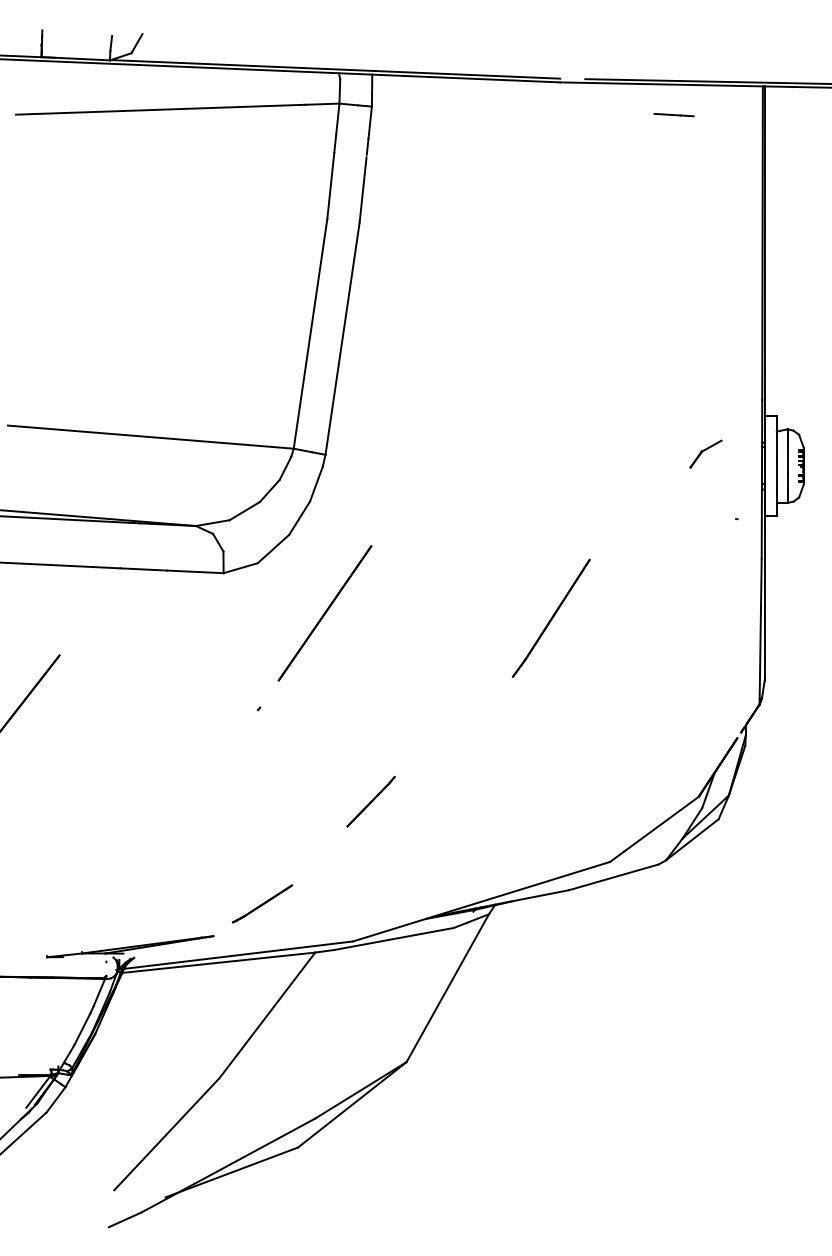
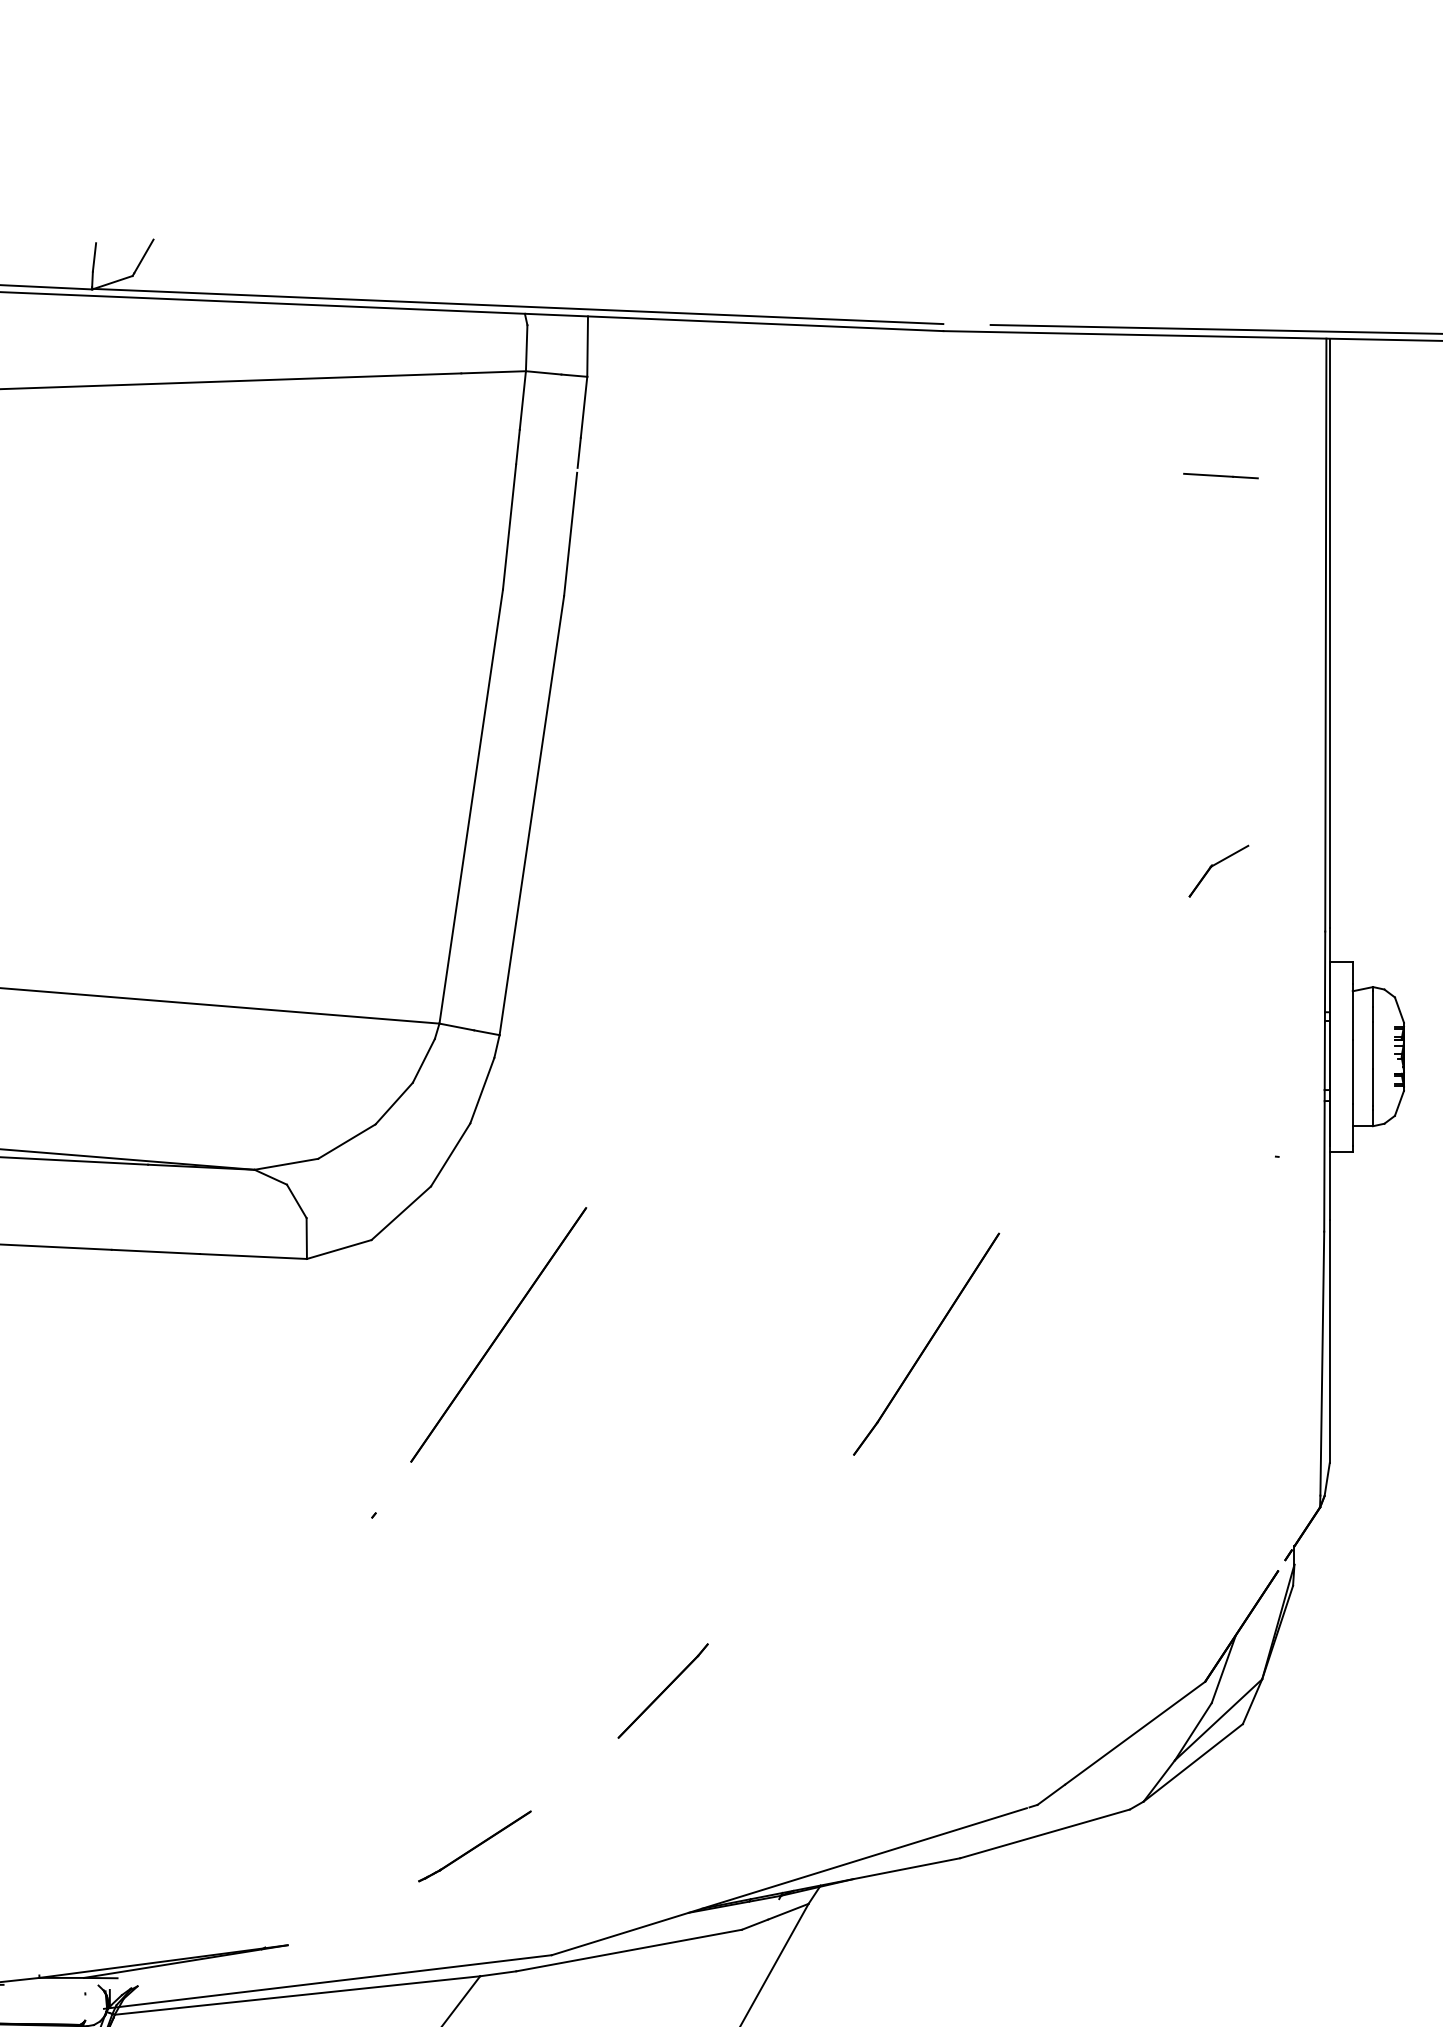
line: (673, 115) -> (1219, 476), moved
part: (705, 453) -> (1217, 870), moved
line: (370, 801) -> (662, 1690), moved
line: (262, 903) -> (474, 1845), moved

